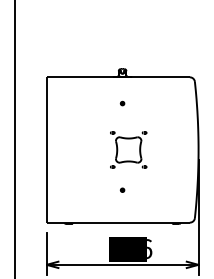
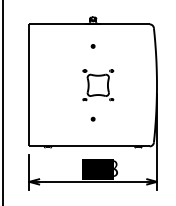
text: (149, 248) -> (115, 168), 596 -> 788

